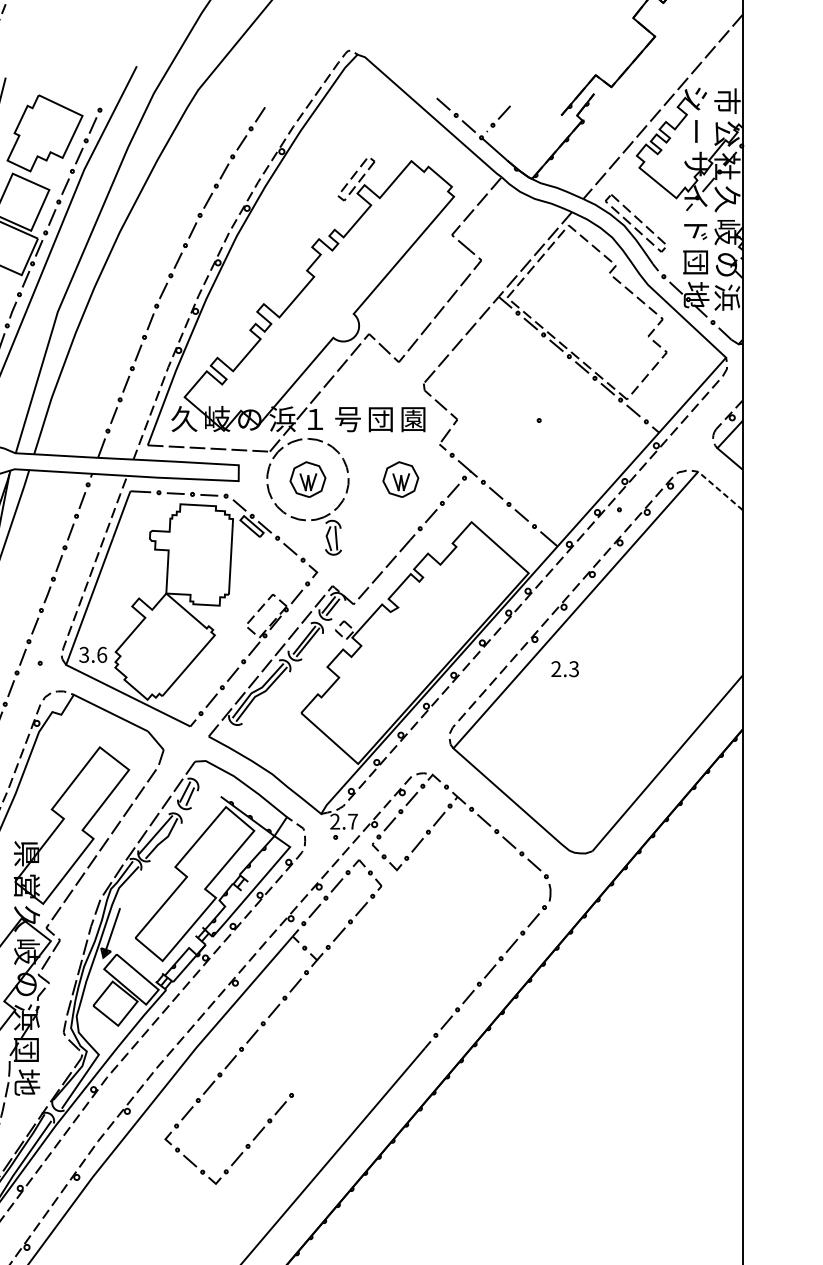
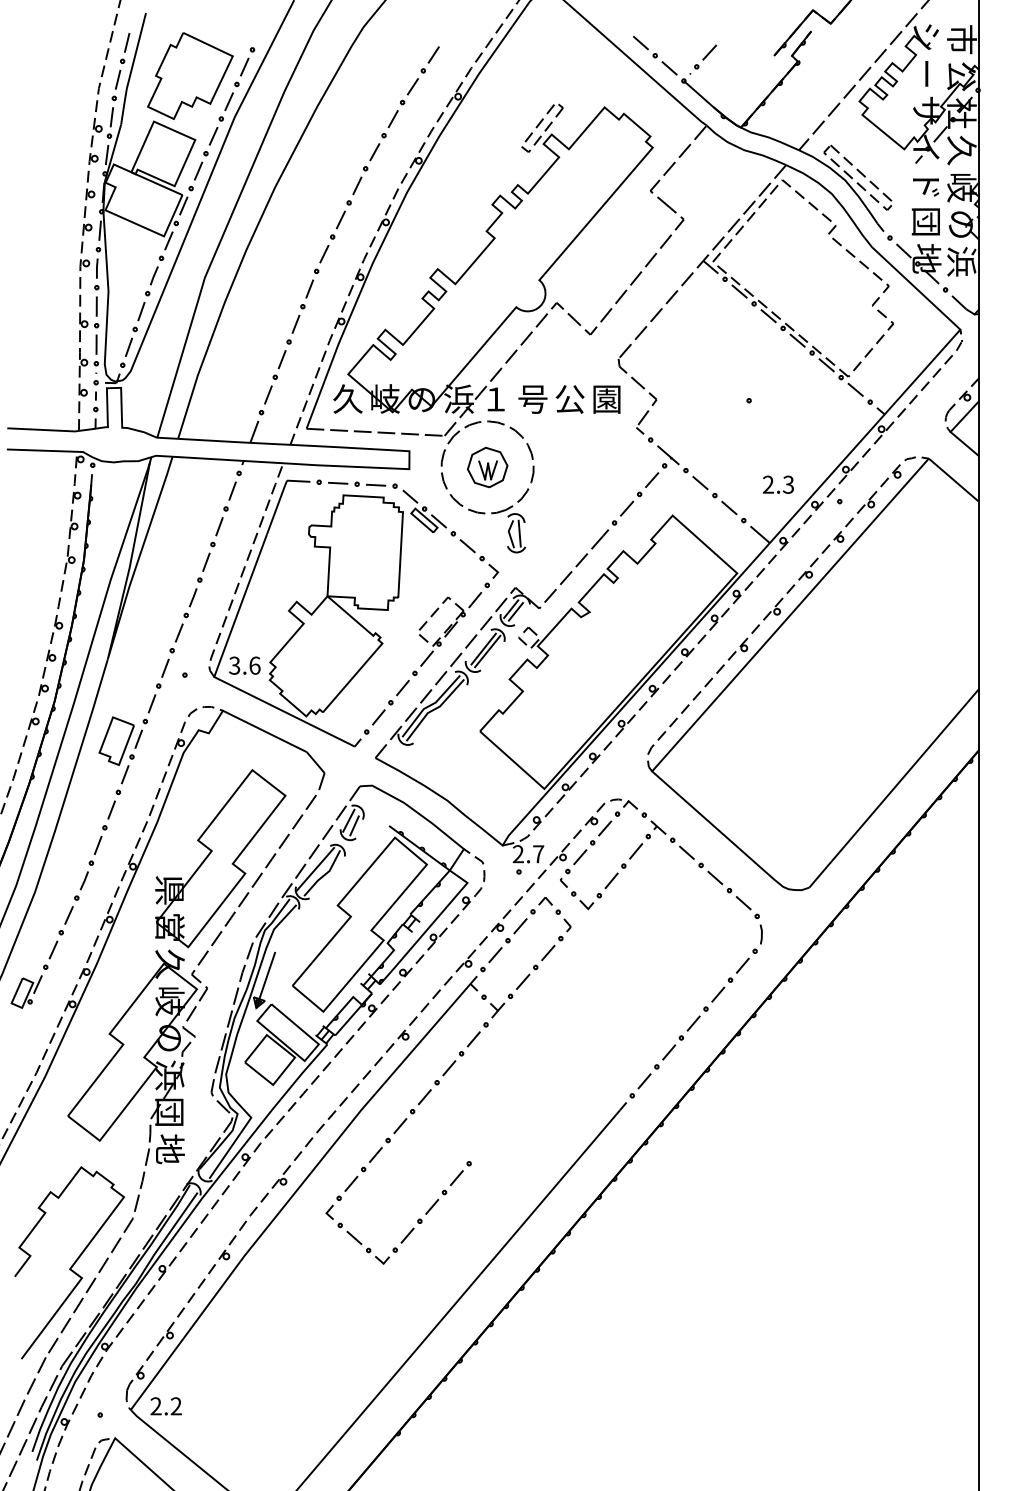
text: (380, 419) -> (569, 399), 団 -> 公
part: (400, 478) -> (592, 466), removed
line: (720, 491) -> (953, 480), dashed -> solid
text: (565, 668) -> (778, 484), moved

